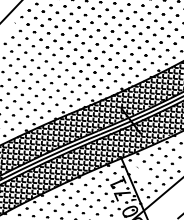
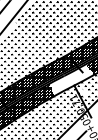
hatch: (114, 145) -> (70, 79), removed

